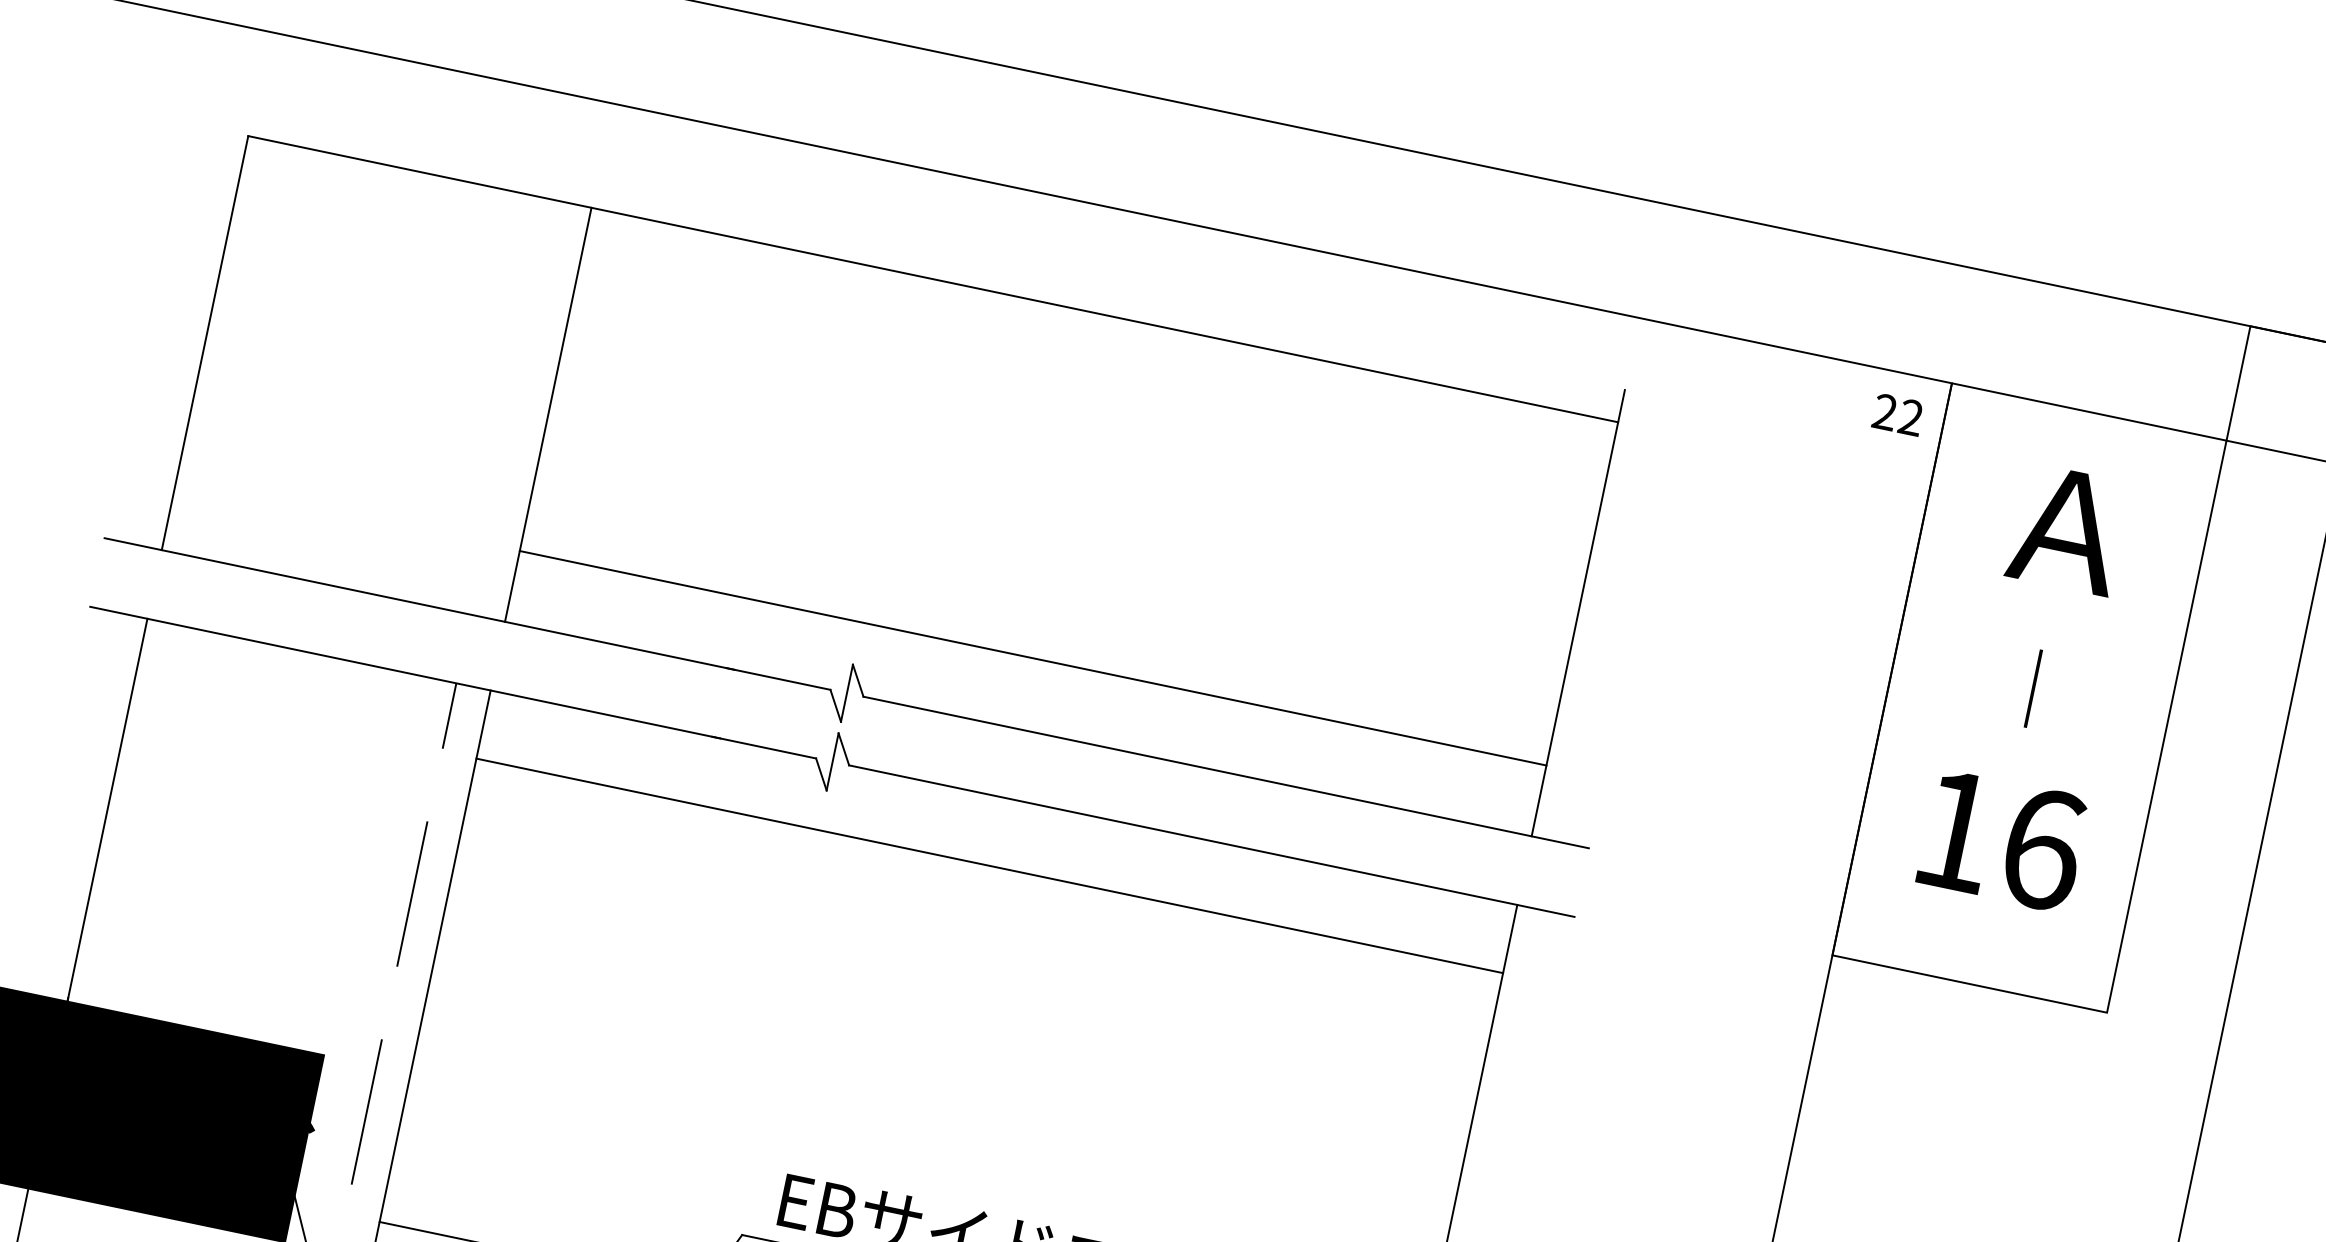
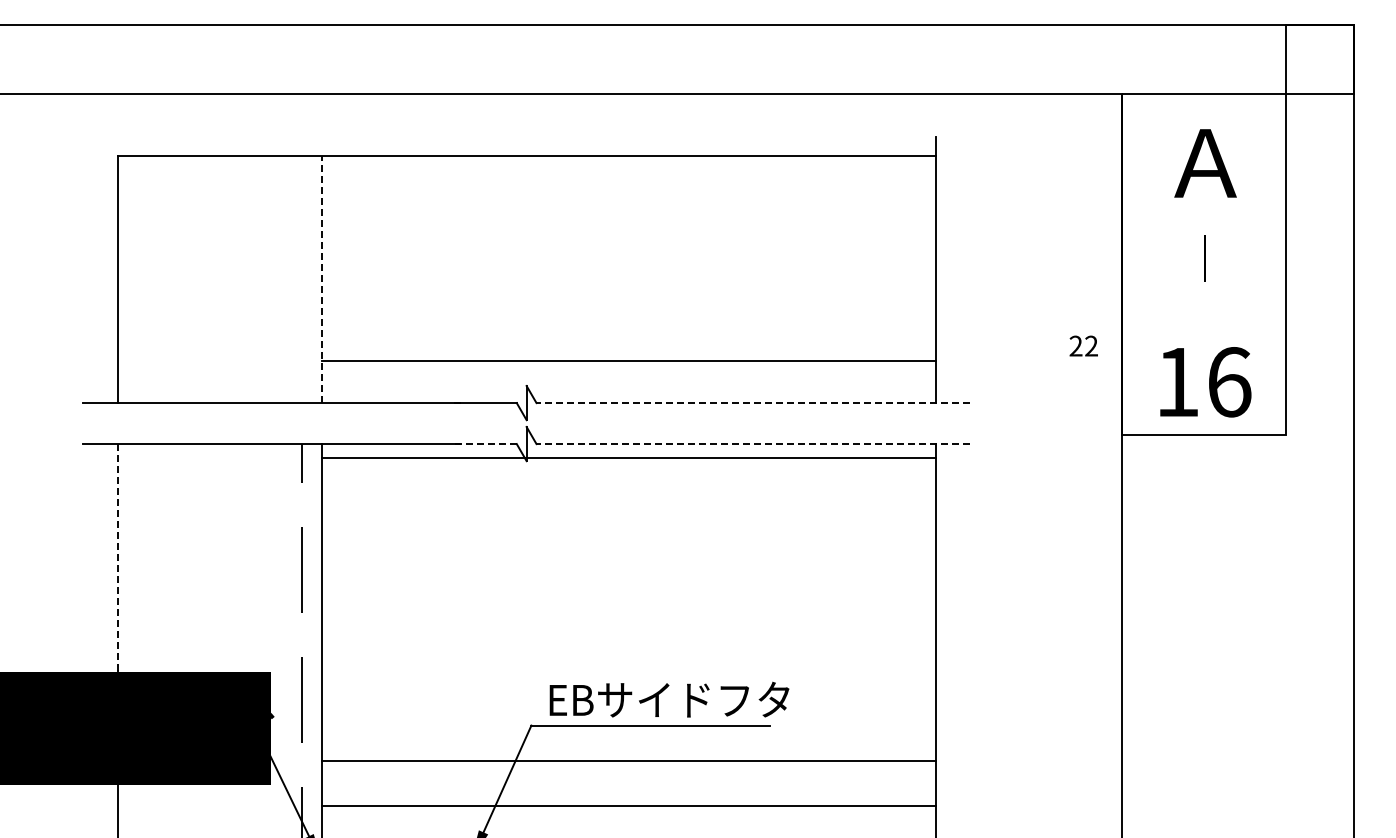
text: (1897, 413) -> (1083, 345), moved
line: (548, 414) -> (322, 279), solid -> dashed
line: (763, 748) -> (485, 444), solid -> dashed
line: (1226, 773) -> (753, 403), solid -> dashed
line: (105, 820) -> (117, 564), solid -> dashed
text: (2002, 841) -> (1205, 382), moved
line: (1212, 842) -> (753, 444), solid -> dashed
line: (989, 865) -> (628, 457), moved

